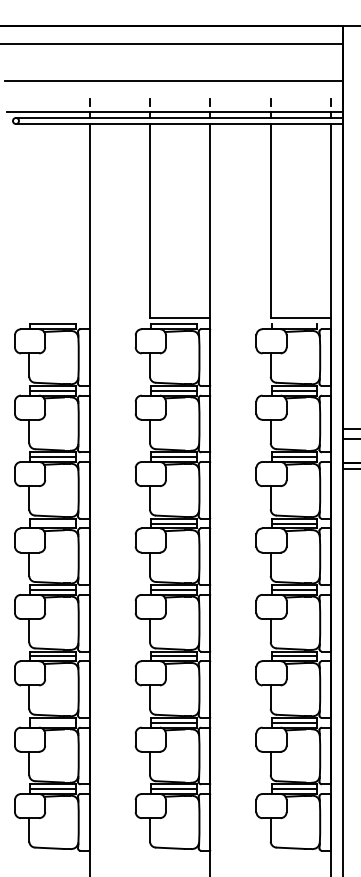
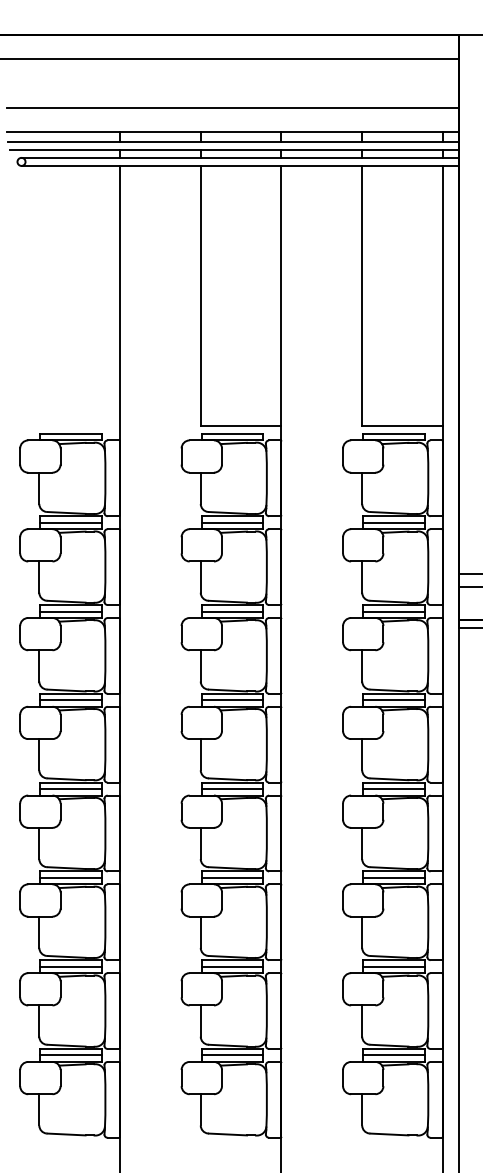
line: (174, 98) -> (233, 132), added
line: (174, 105) -> (233, 141), added
line: (294, 324) -> (393, 433), added
line: (52, 523) -> (70, 700), added
line: (52, 722) -> (70, 966), added

